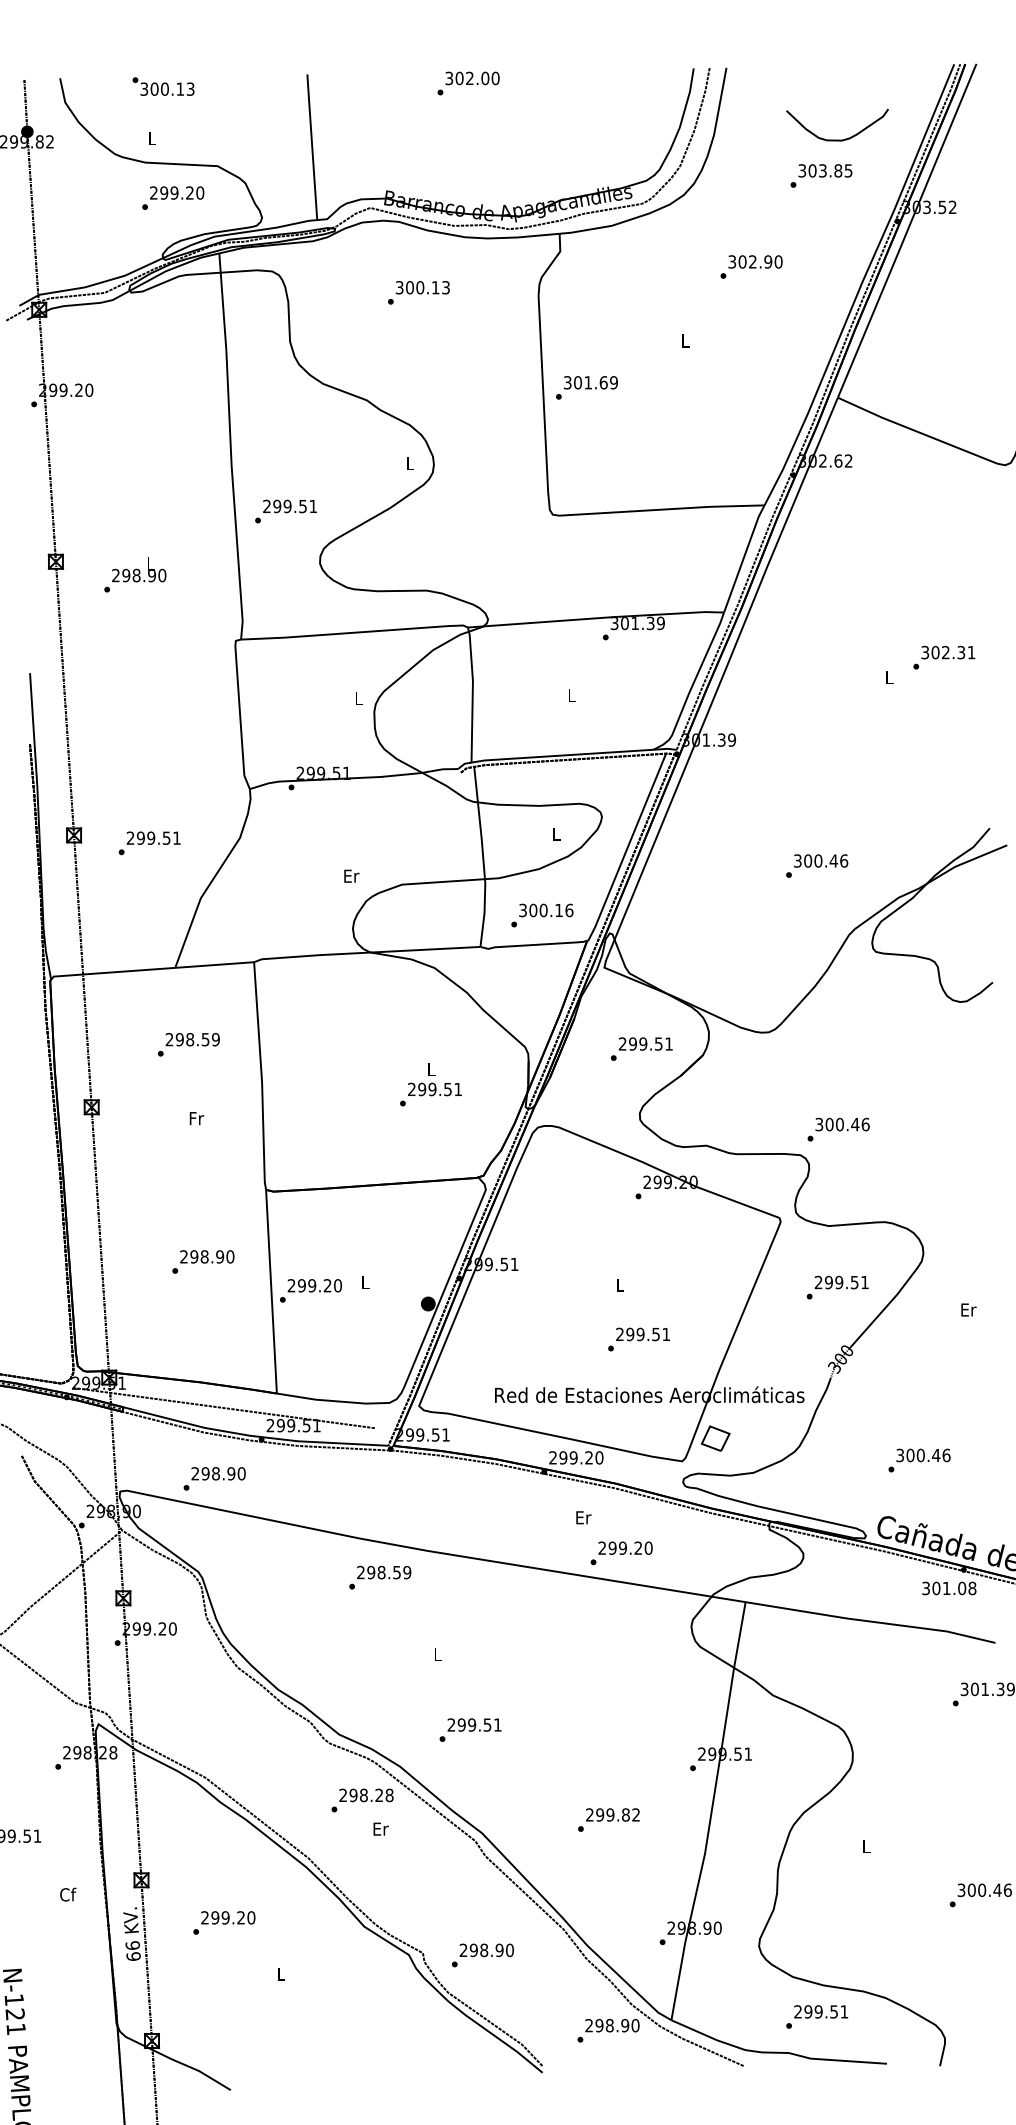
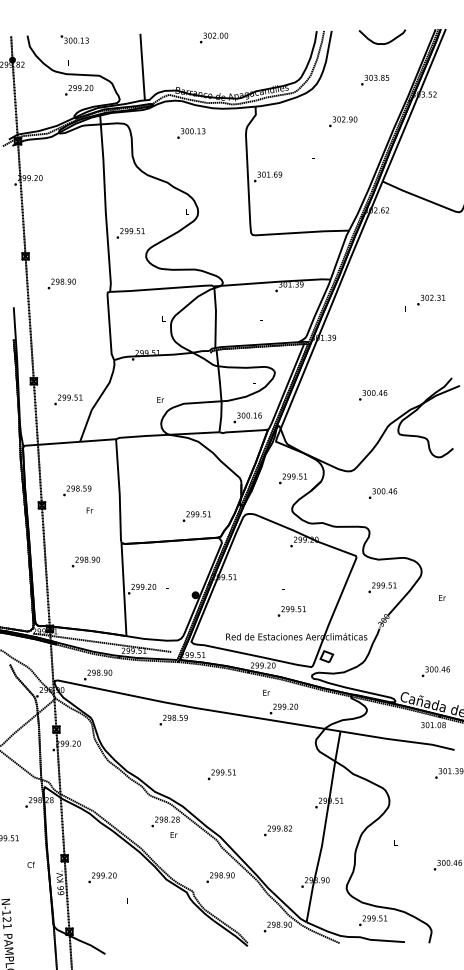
curve: (844, 137) -> (385, 42), moved
text: (134, 579) -> (61, 283), moved
text: (149, 842) -> (68, 399), moved
text: (189, 1043) -> (77, 490), moved
text: (430, 1094) -> (196, 516), moved
text: (837, 1129) -> (382, 493), moved
text: (202, 1260) -> (85, 561), moved
text: (918, 1460) -> (435, 671), moved
text: (469, 1729) -> (221, 774), moved
text: (482, 1955) -> (220, 877), moved

